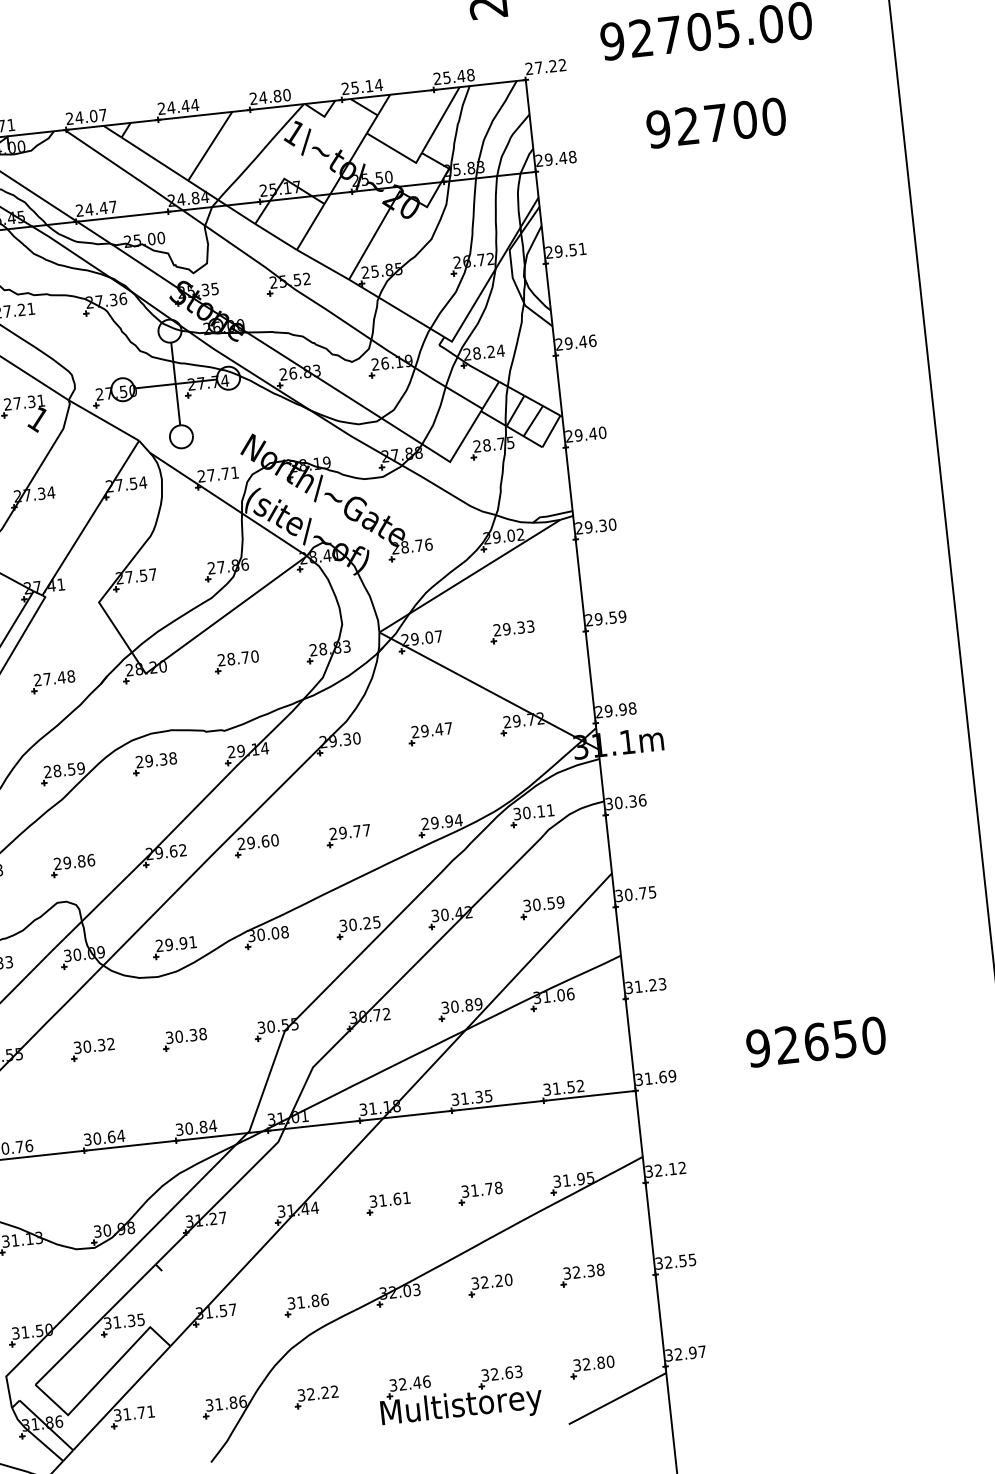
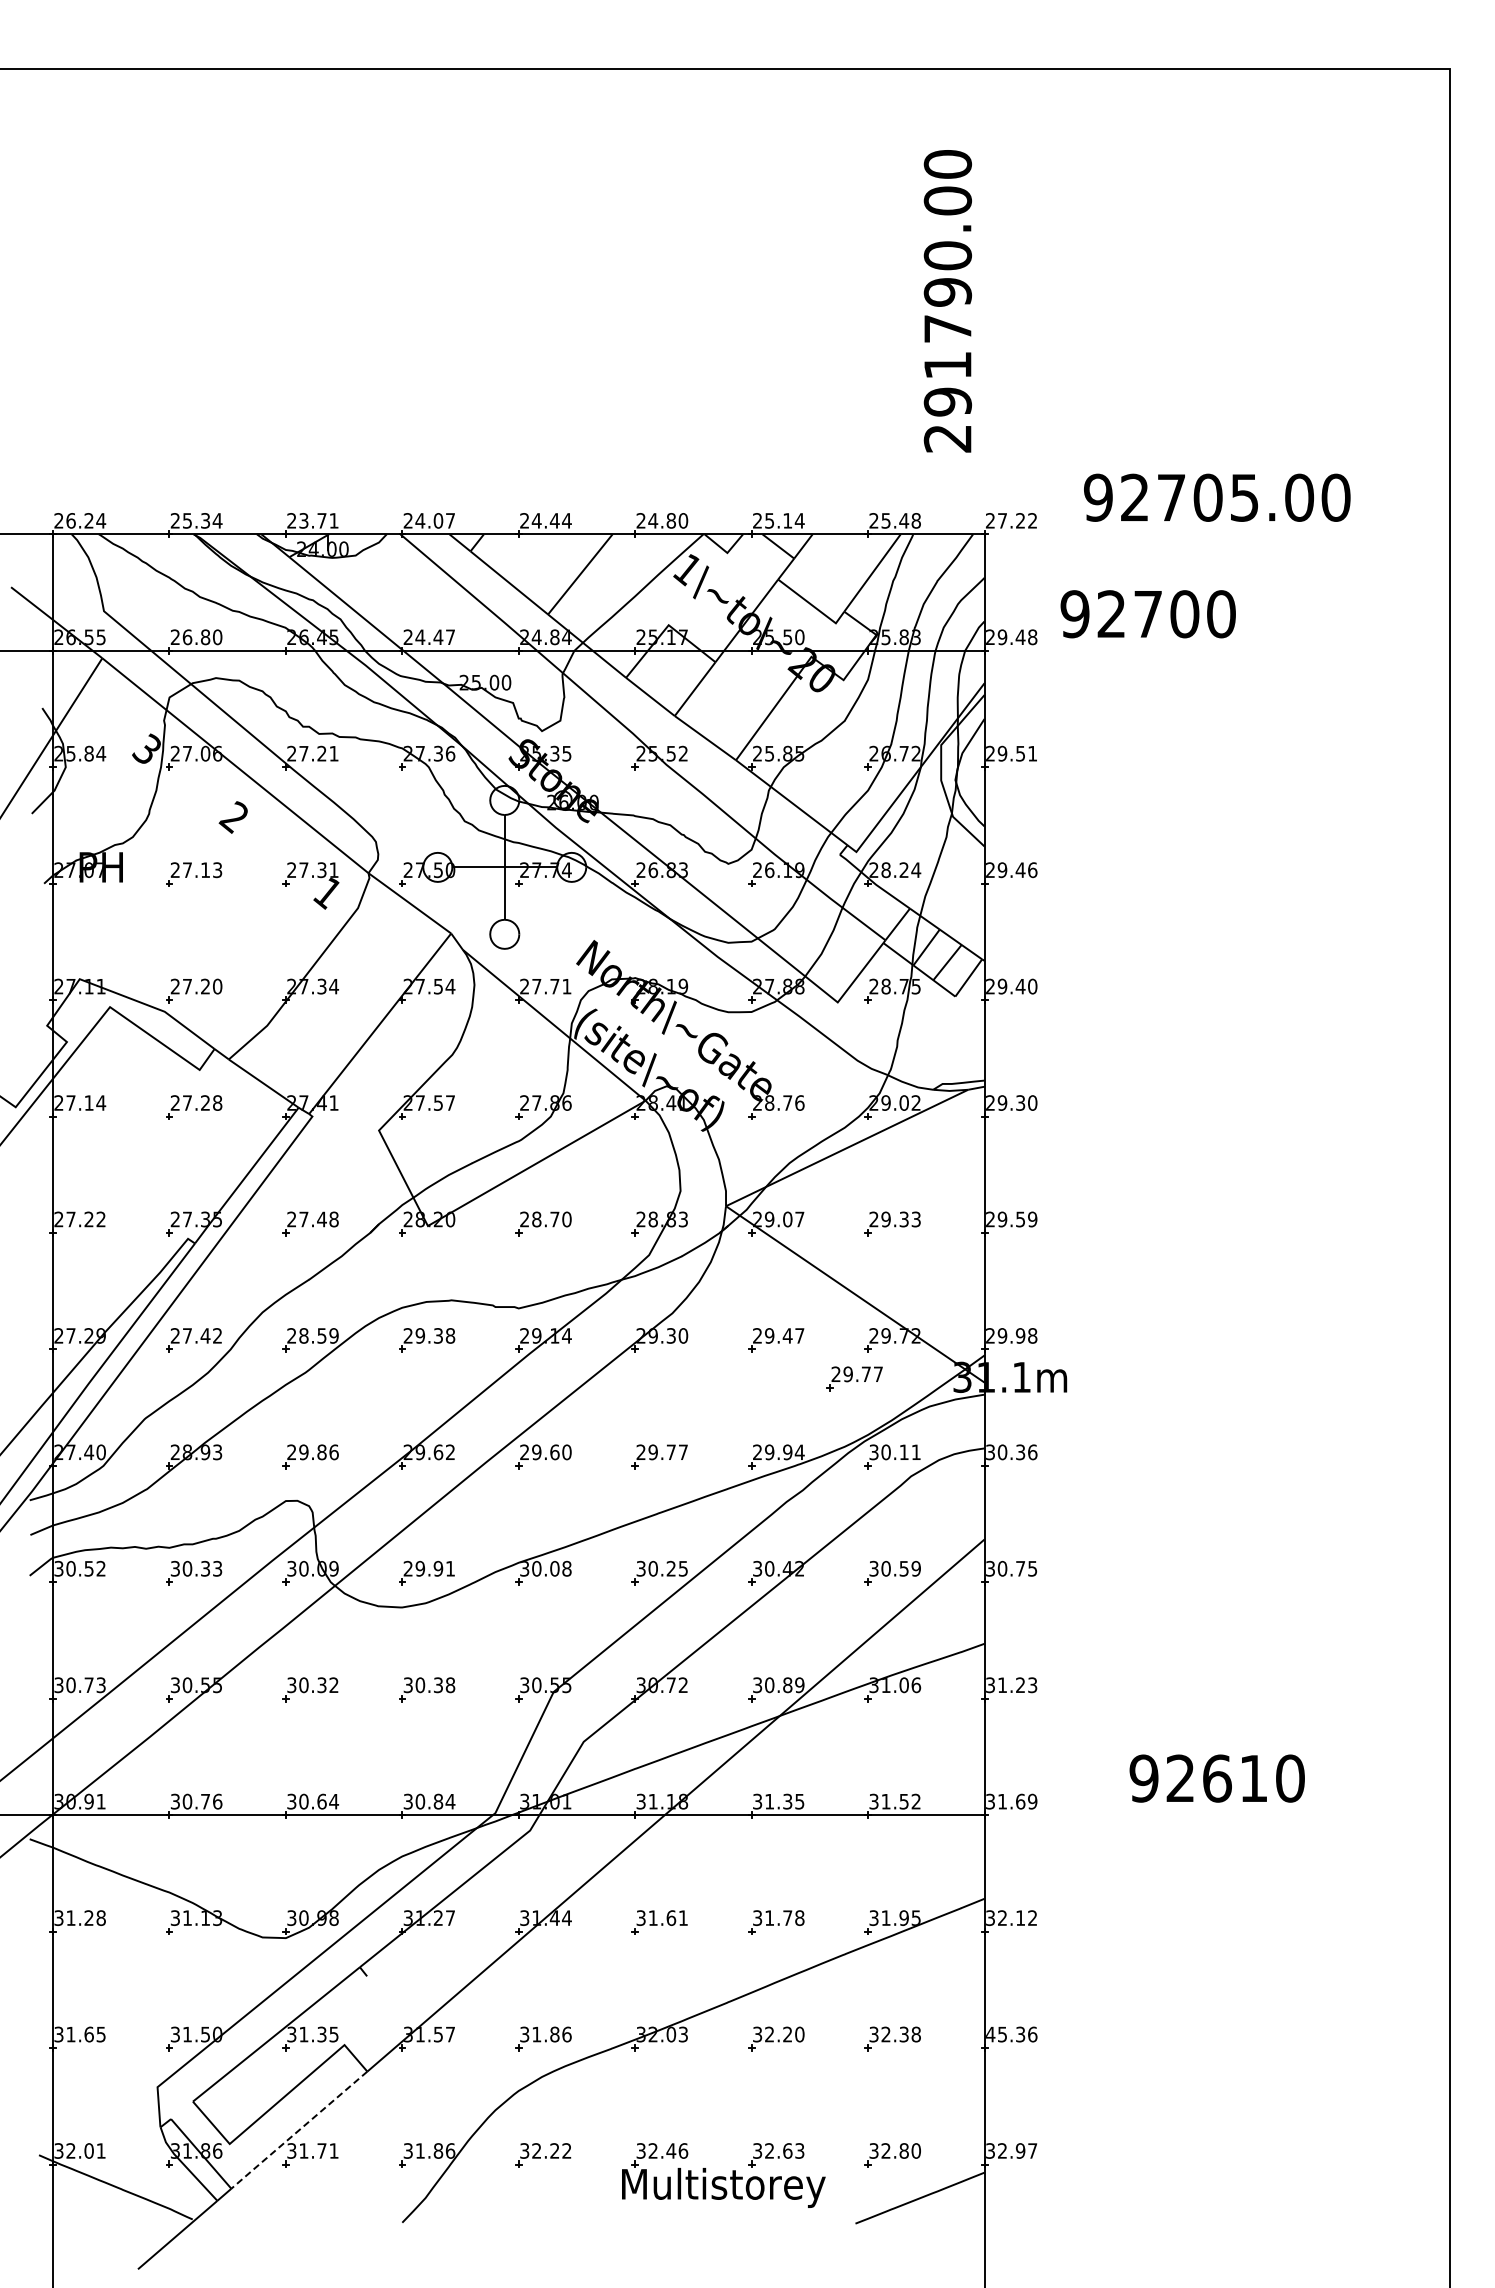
text: (715, 123) -> (1147, 614), moved
part: (495, 757) -> (854, 1378), added
text: (844, 1038) -> (1253, 1778), 92650 -> 92610
text: (675, 1261) -> (1011, 2034), 32.55 -> 45.36
line: (121, 1398) -> (298, 2130), solid -> dashed

